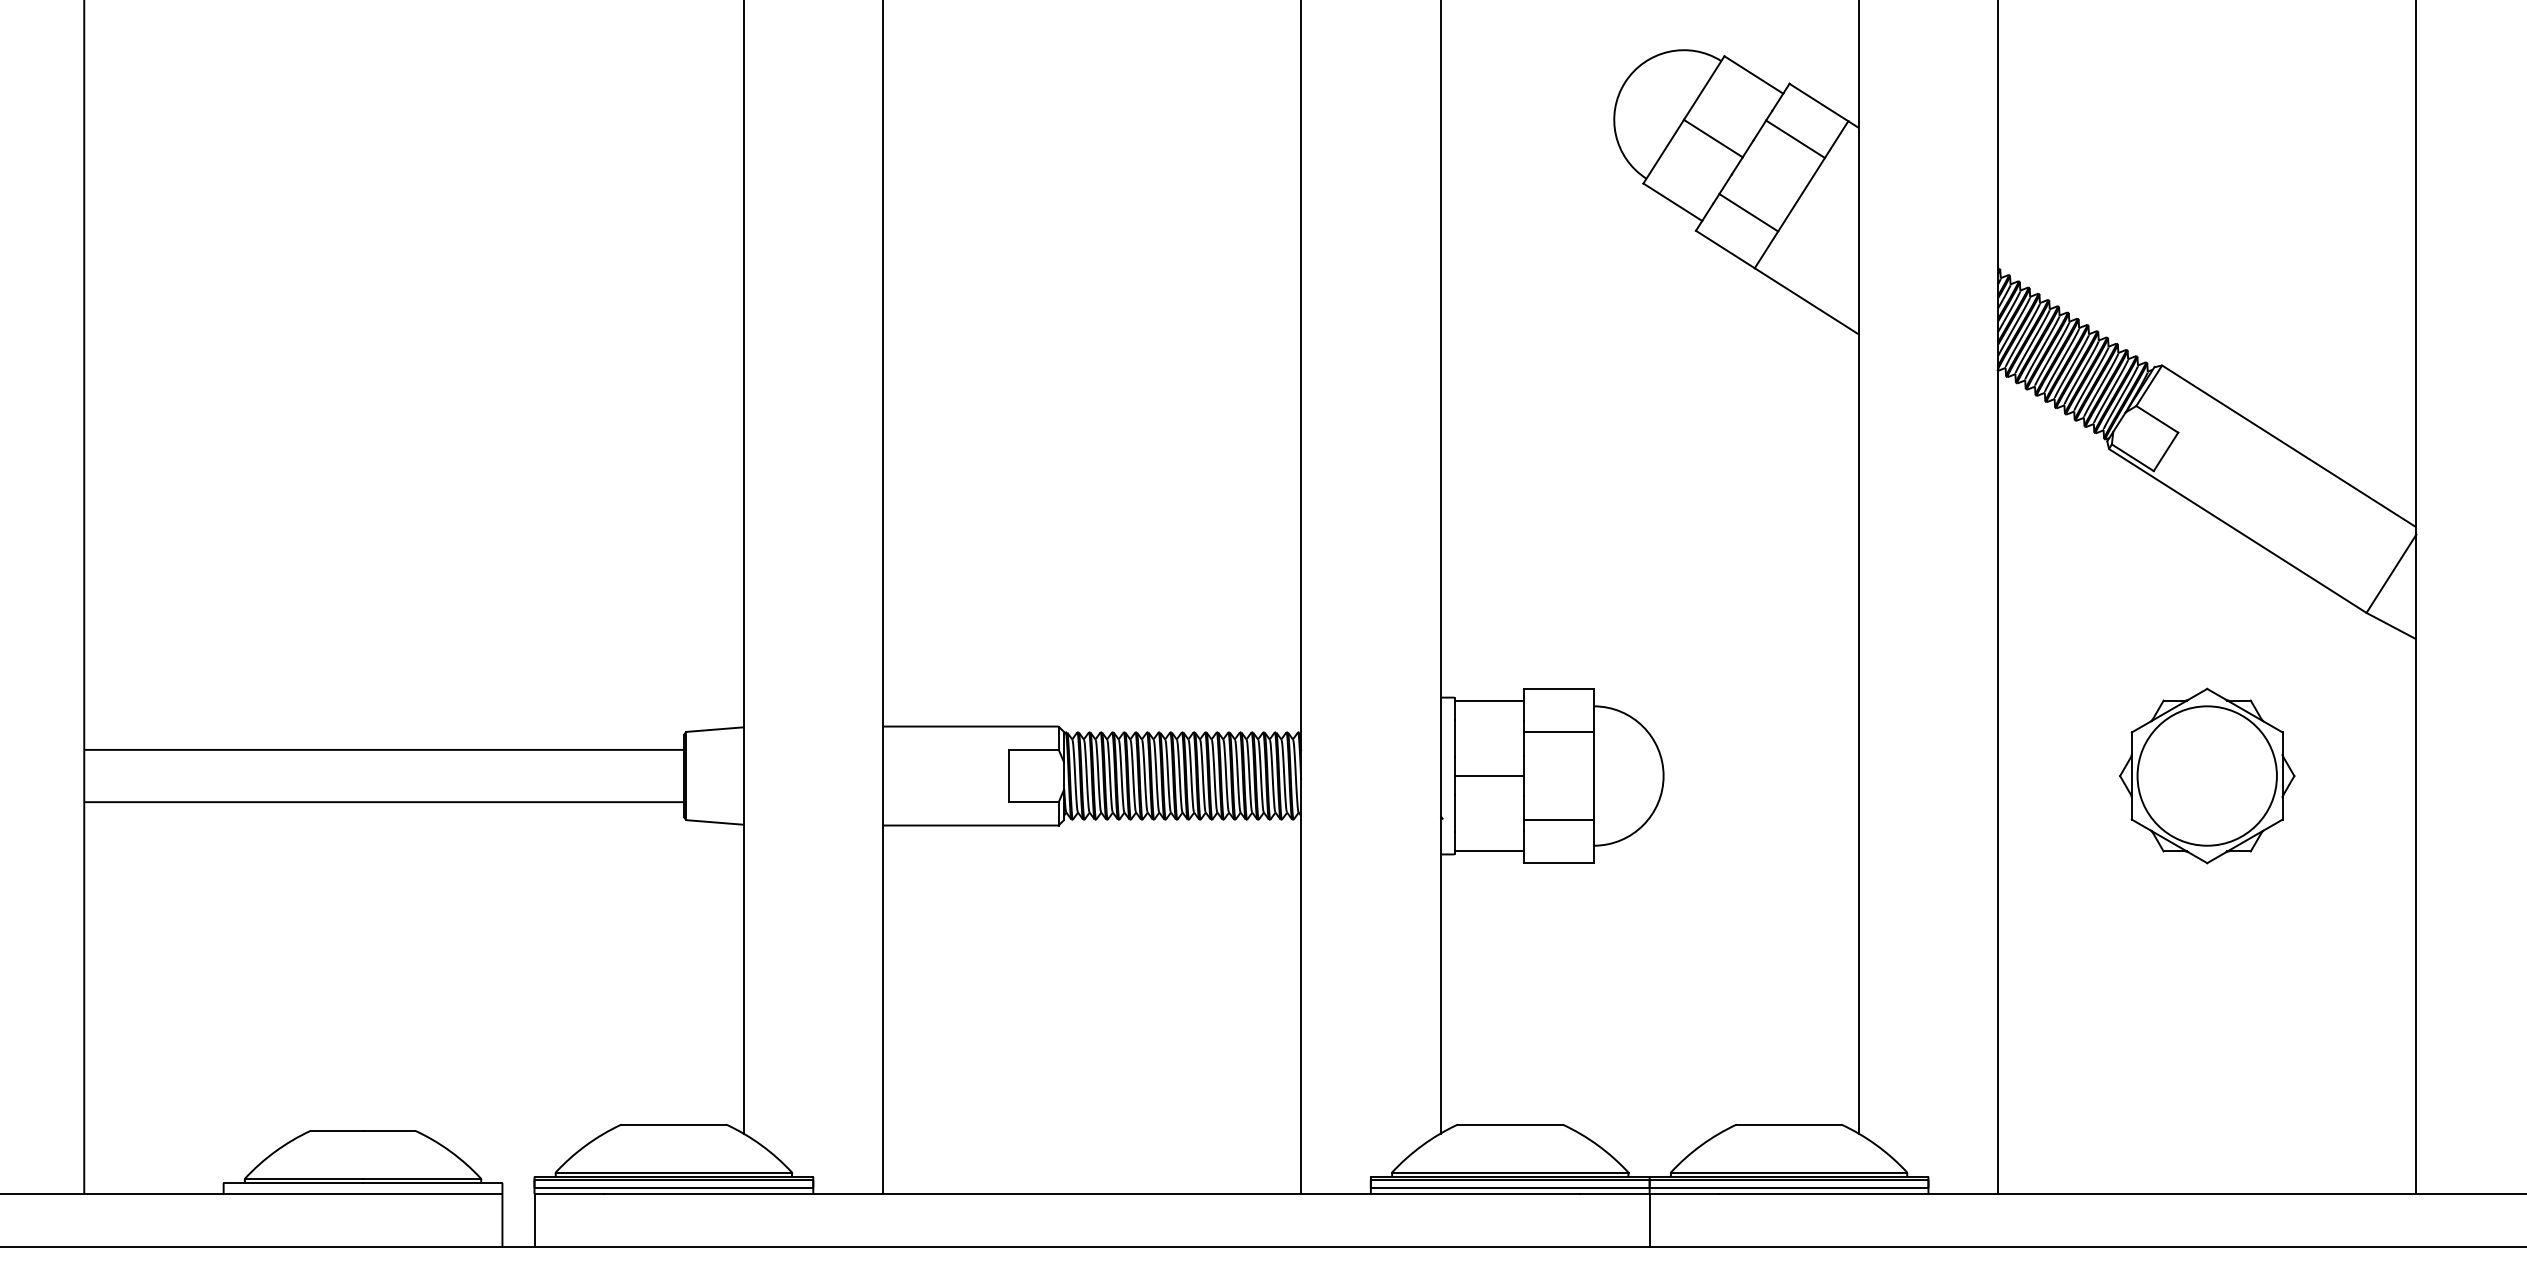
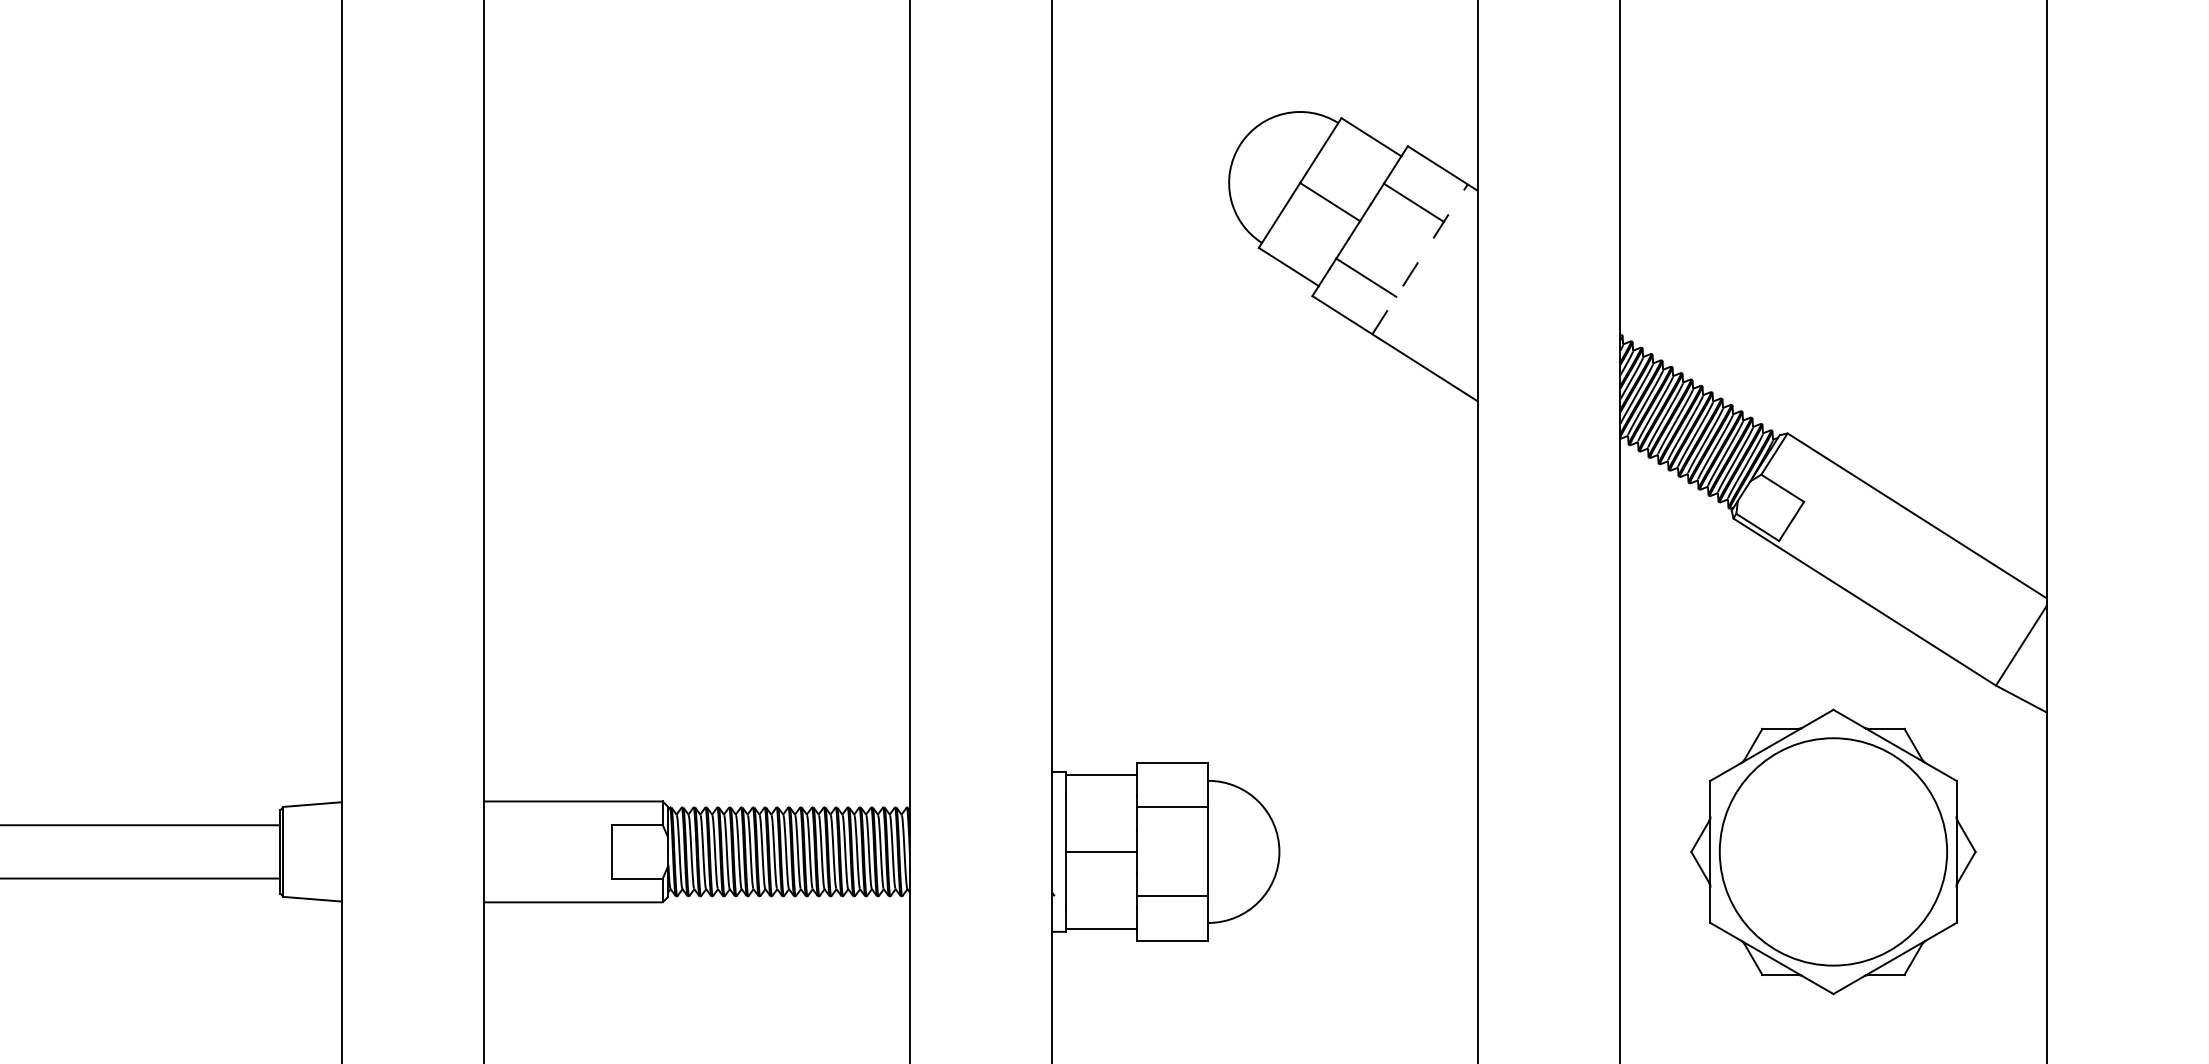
line: (1801, 194) -> (1420, 259), solid -> dashed
part: (2207, 775) -> (1833, 851), size x1.6

